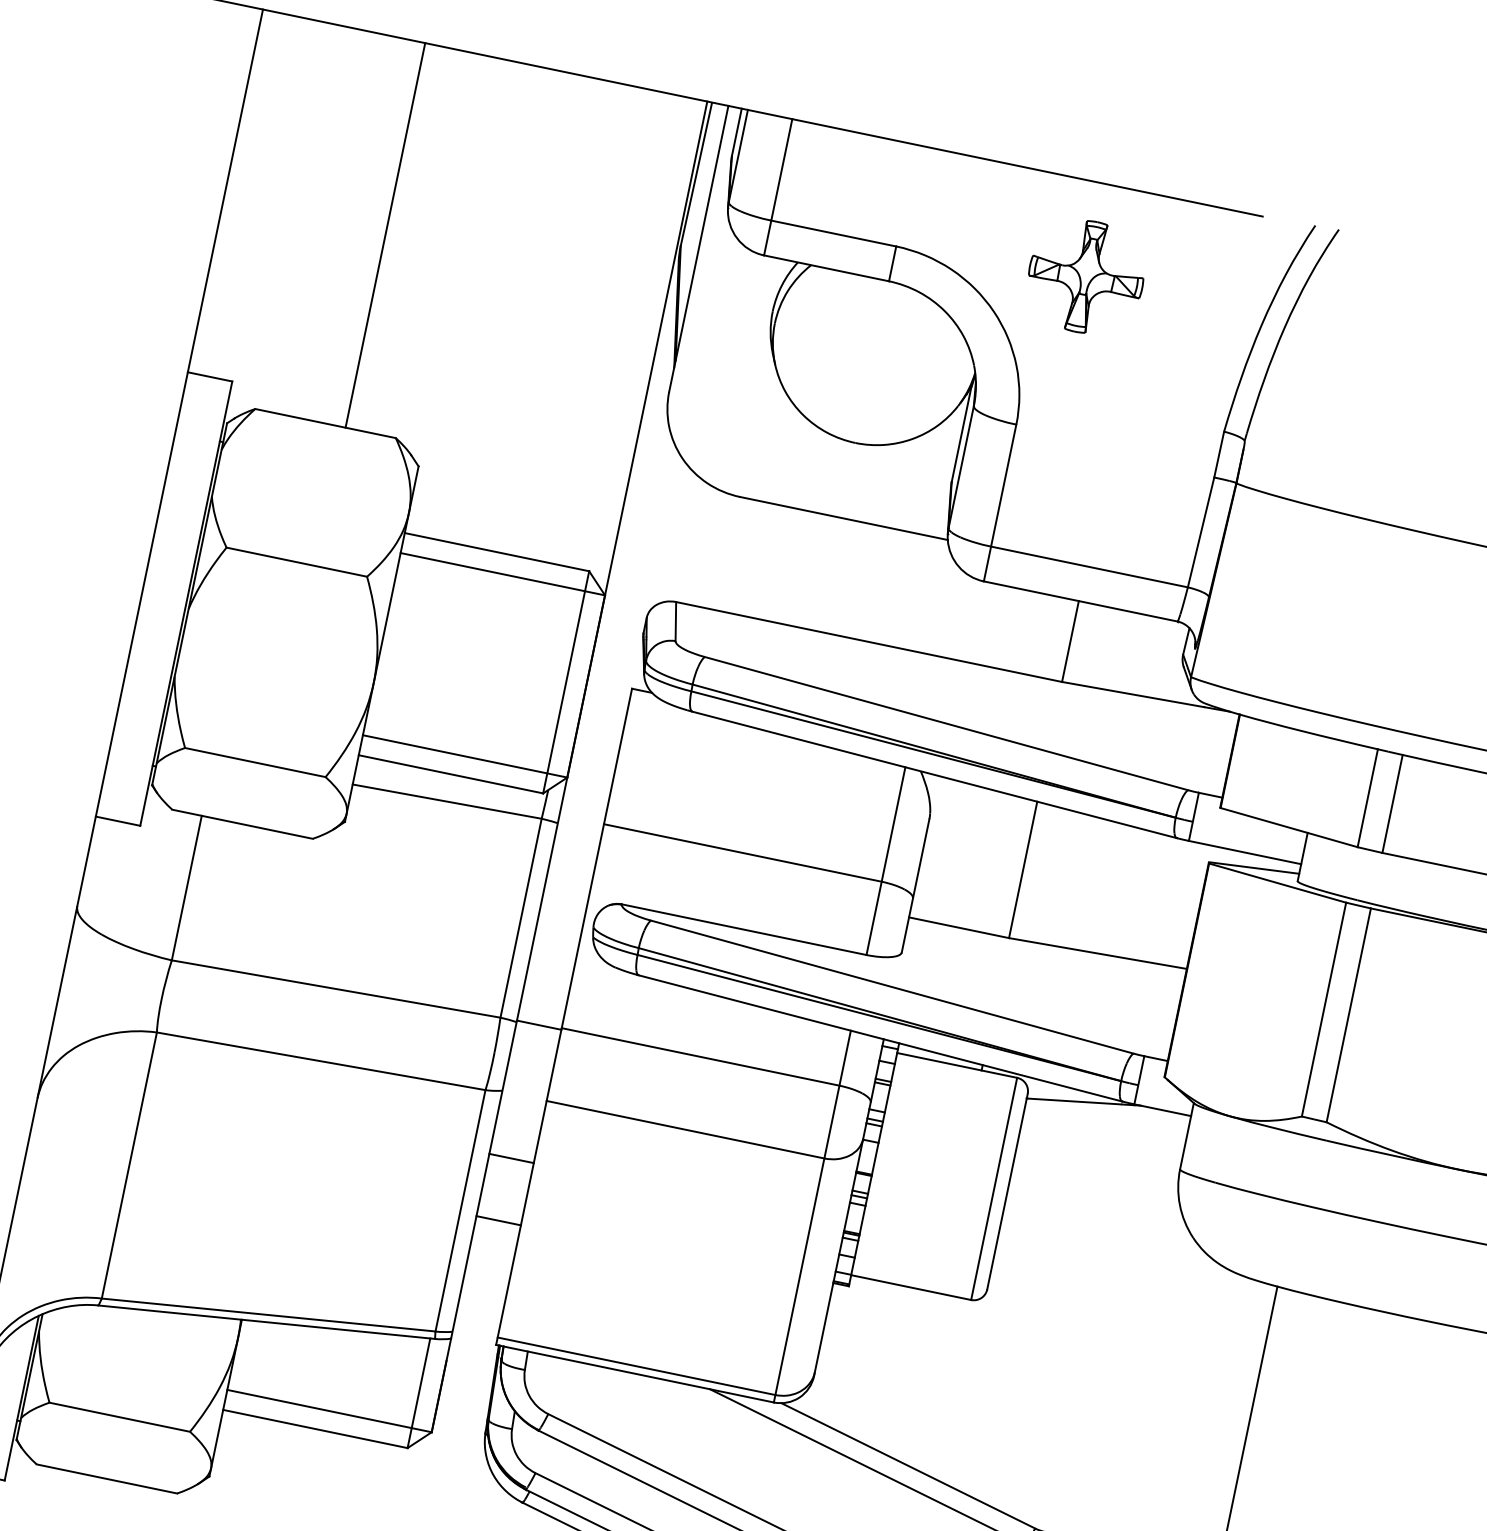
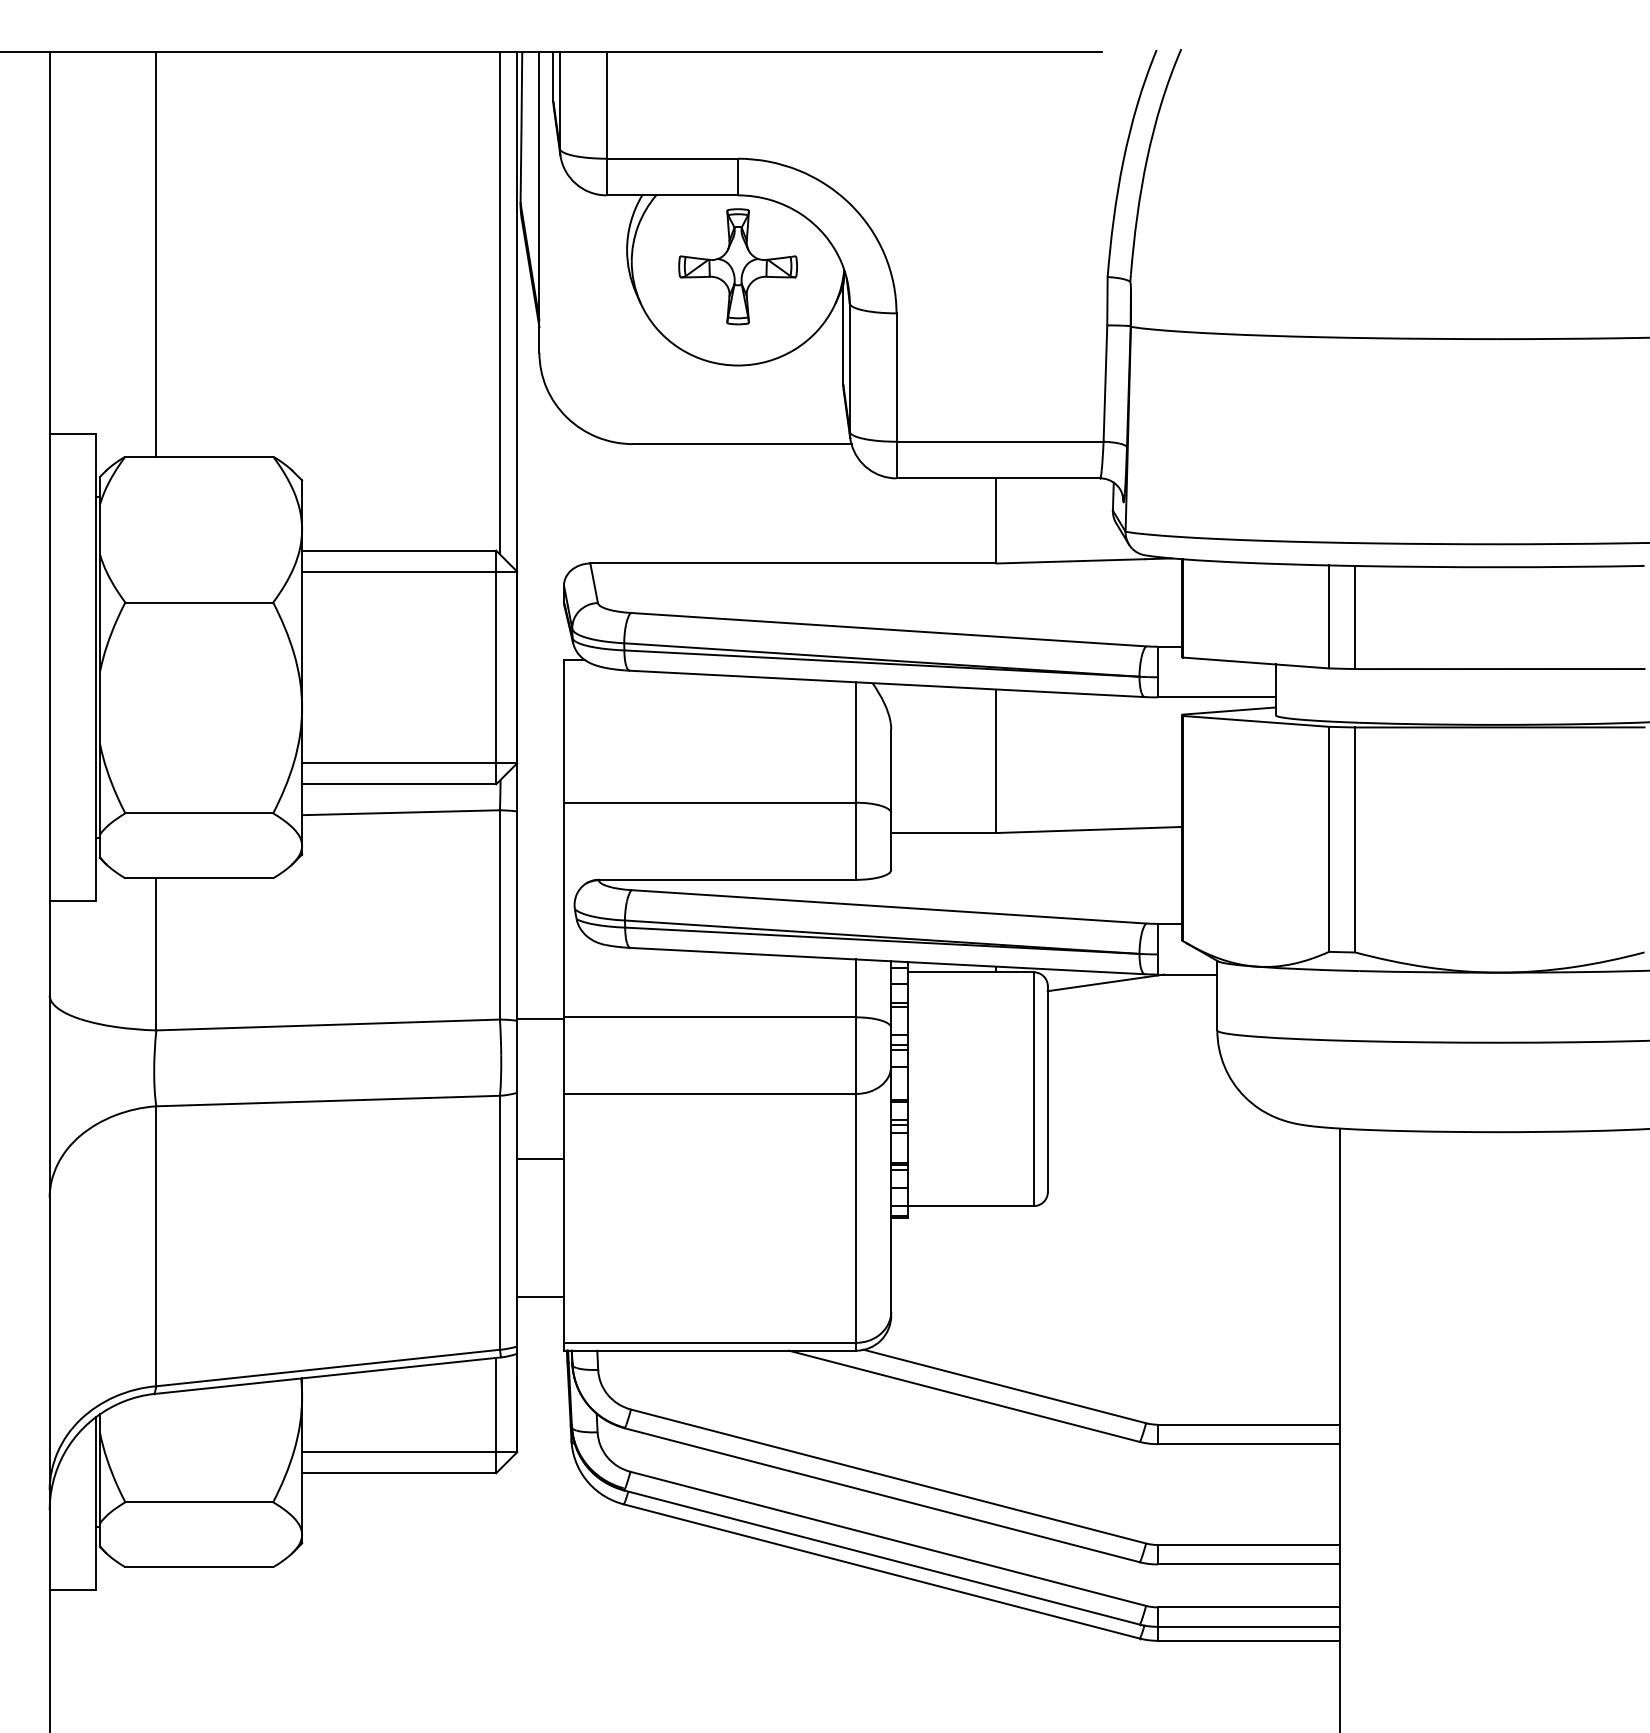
line: (385, 234) -> (156, 253), moved
part: (1085, 276) -> (737, 266), moved
line: (641, 336) -> (499, 302), added
line: (498, 1220) -> (540, 1296), moved

